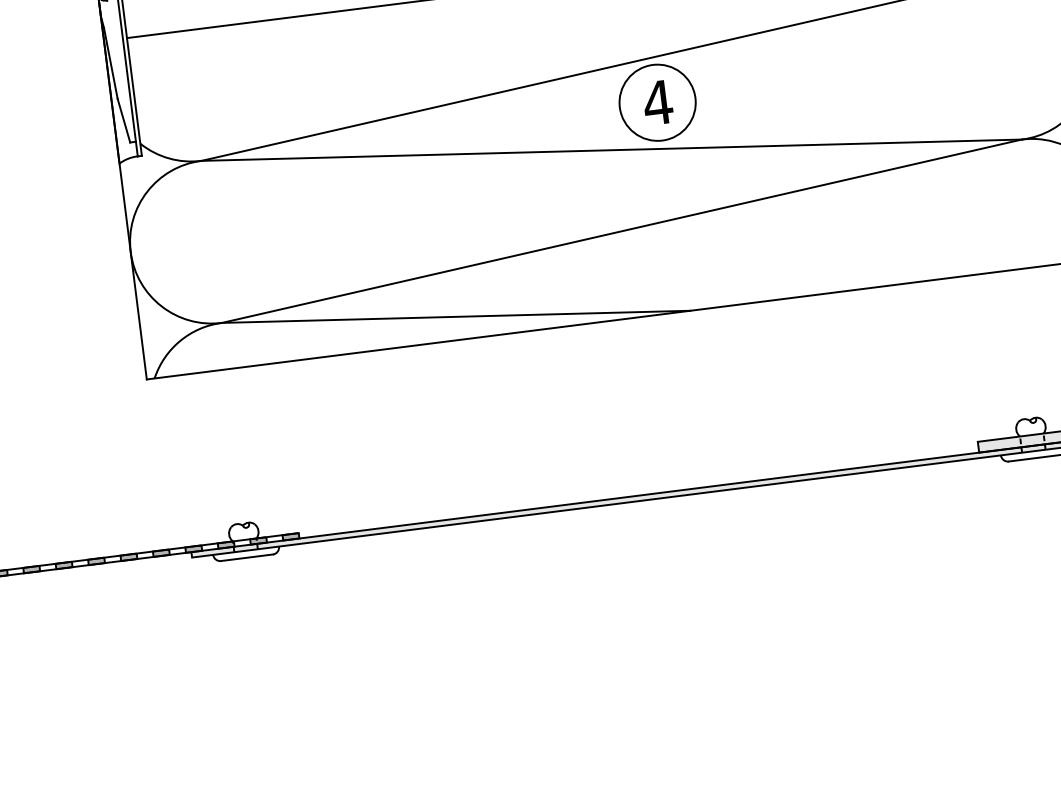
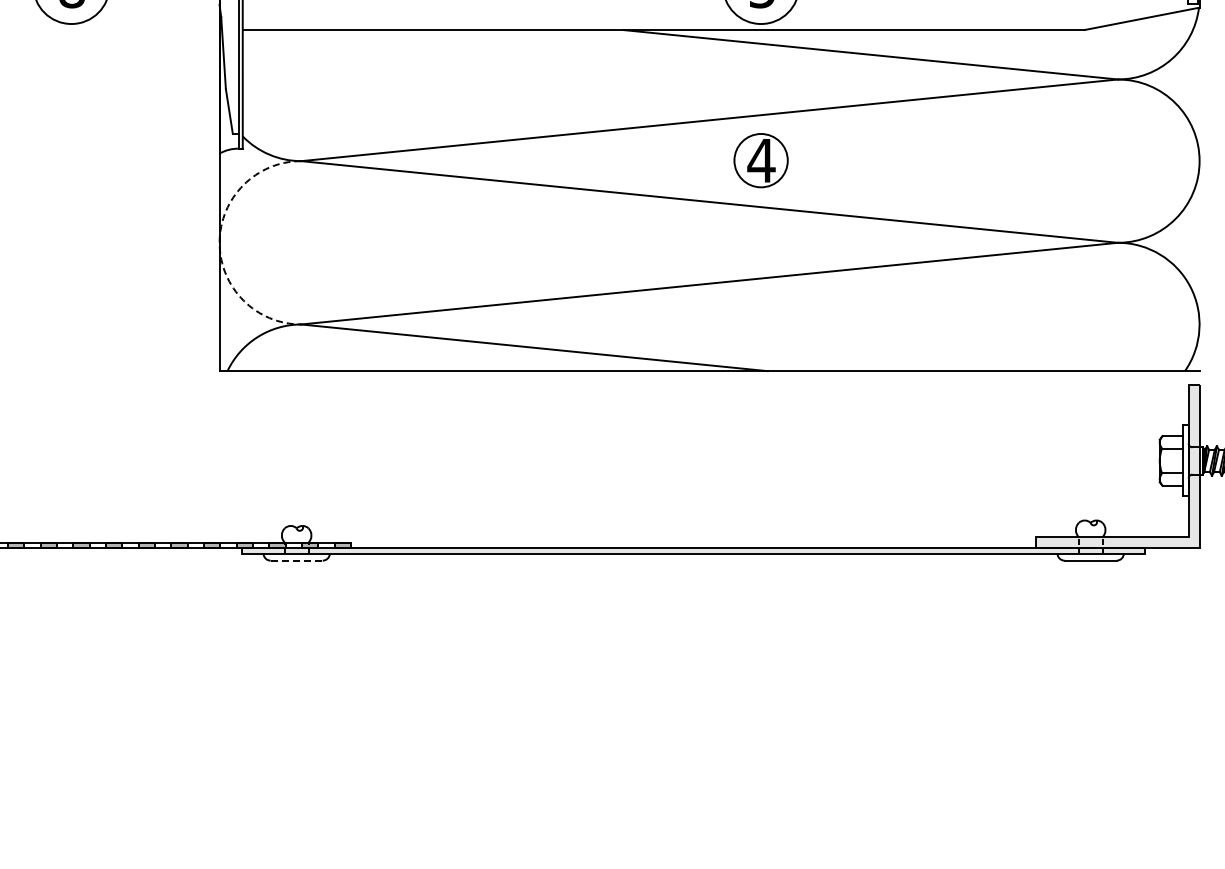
circle: (658, 102) -> (761, 160), size x0.7
arc: (130, 251) -> (219, 242), solid -> dashed
line: (247, 557) -> (297, 560), solid -> dashed

